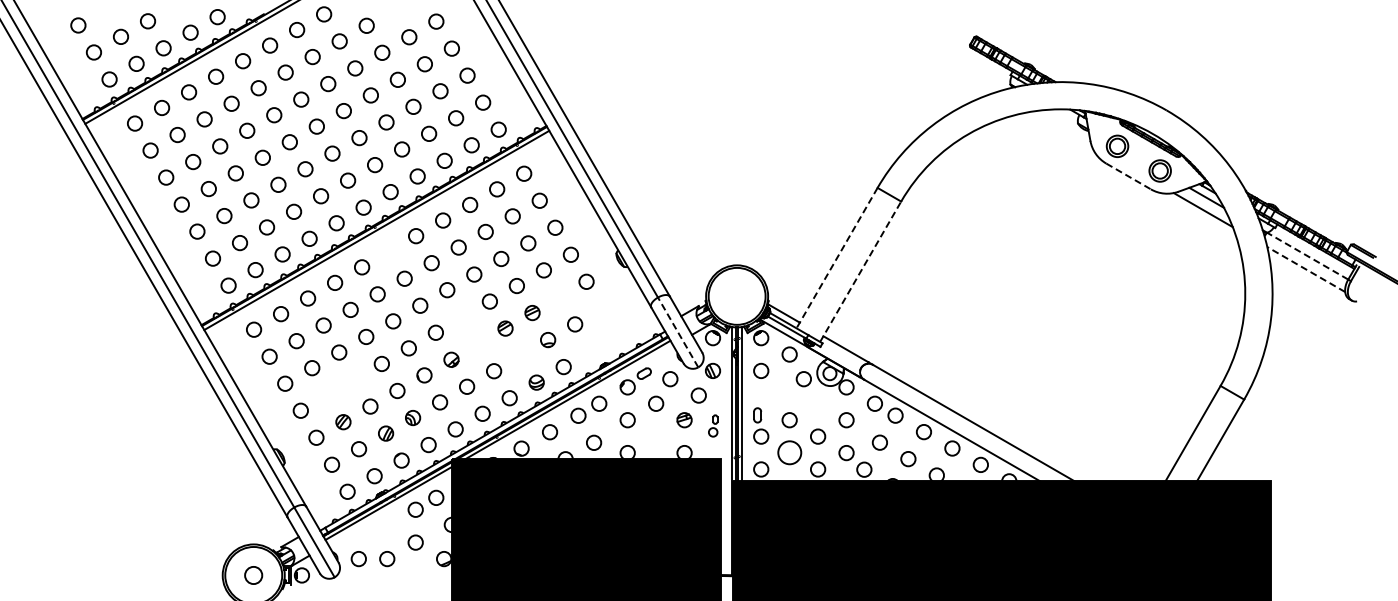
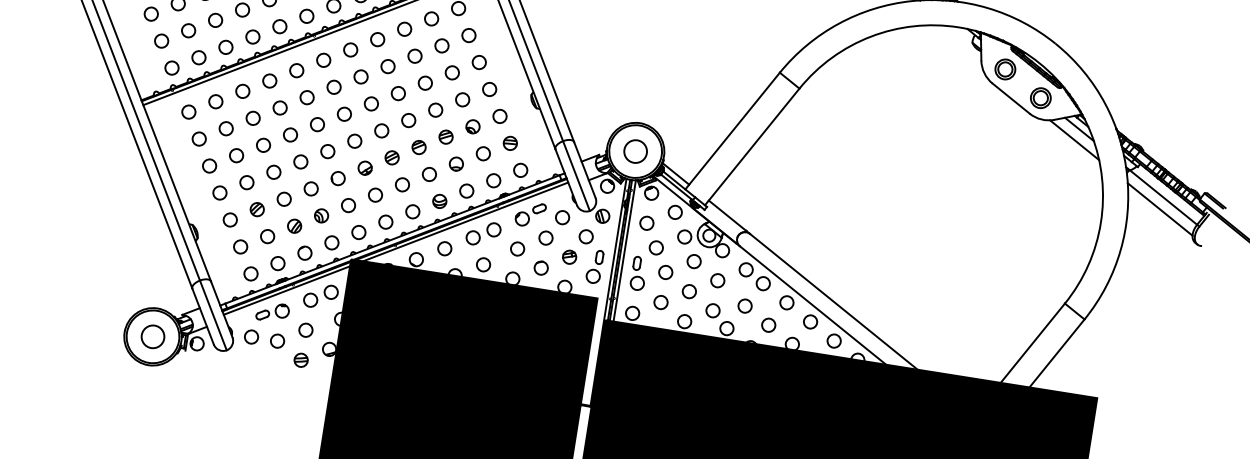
line: (1128, 176) -> (1011, 98), dashed -> solid
circle: (389, 251) -> (324, 60), added
line: (1307, 256) -> (1163, 197), dashed -> solid
line: (836, 258) -> (732, 131), dashed -> solid
line: (1306, 269) -> (1160, 209), dashed -> solid
line: (860, 271) -> (752, 146), dashed -> solid
circle: (737, 296) -> (635, 151), added
part: (559, 297) -> (472, 126), added
part: (602, 308) -> (510, 143), added
circle: (462, 317) -> (381, 131), added
line: (677, 332) -> (575, 175), dashed -> solid
circle: (617, 335) -> (520, 170), added
part: (478, 344) -> (392, 158), added
circle: (590, 351) -> (493, 180), added
circle: (521, 355) -> (429, 174), added
circle: (354, 379) -> (273, 172), added
circle: (327, 395) -> (246, 182), added
circle: (775, 395) -> (656, 247), added
circle: (818, 403) -> (694, 261), added
part: (713, 425) -> (595, 266), size x1.67
circle: (656, 436) -> (541, 268), added
circle: (789, 453) -> (660, 302), size x0.62
part: (377, 528) -> (273, 311), added
circle: (253, 575) -> (152, 336), size x1.43
part: (415, 575) -> (300, 360), added

